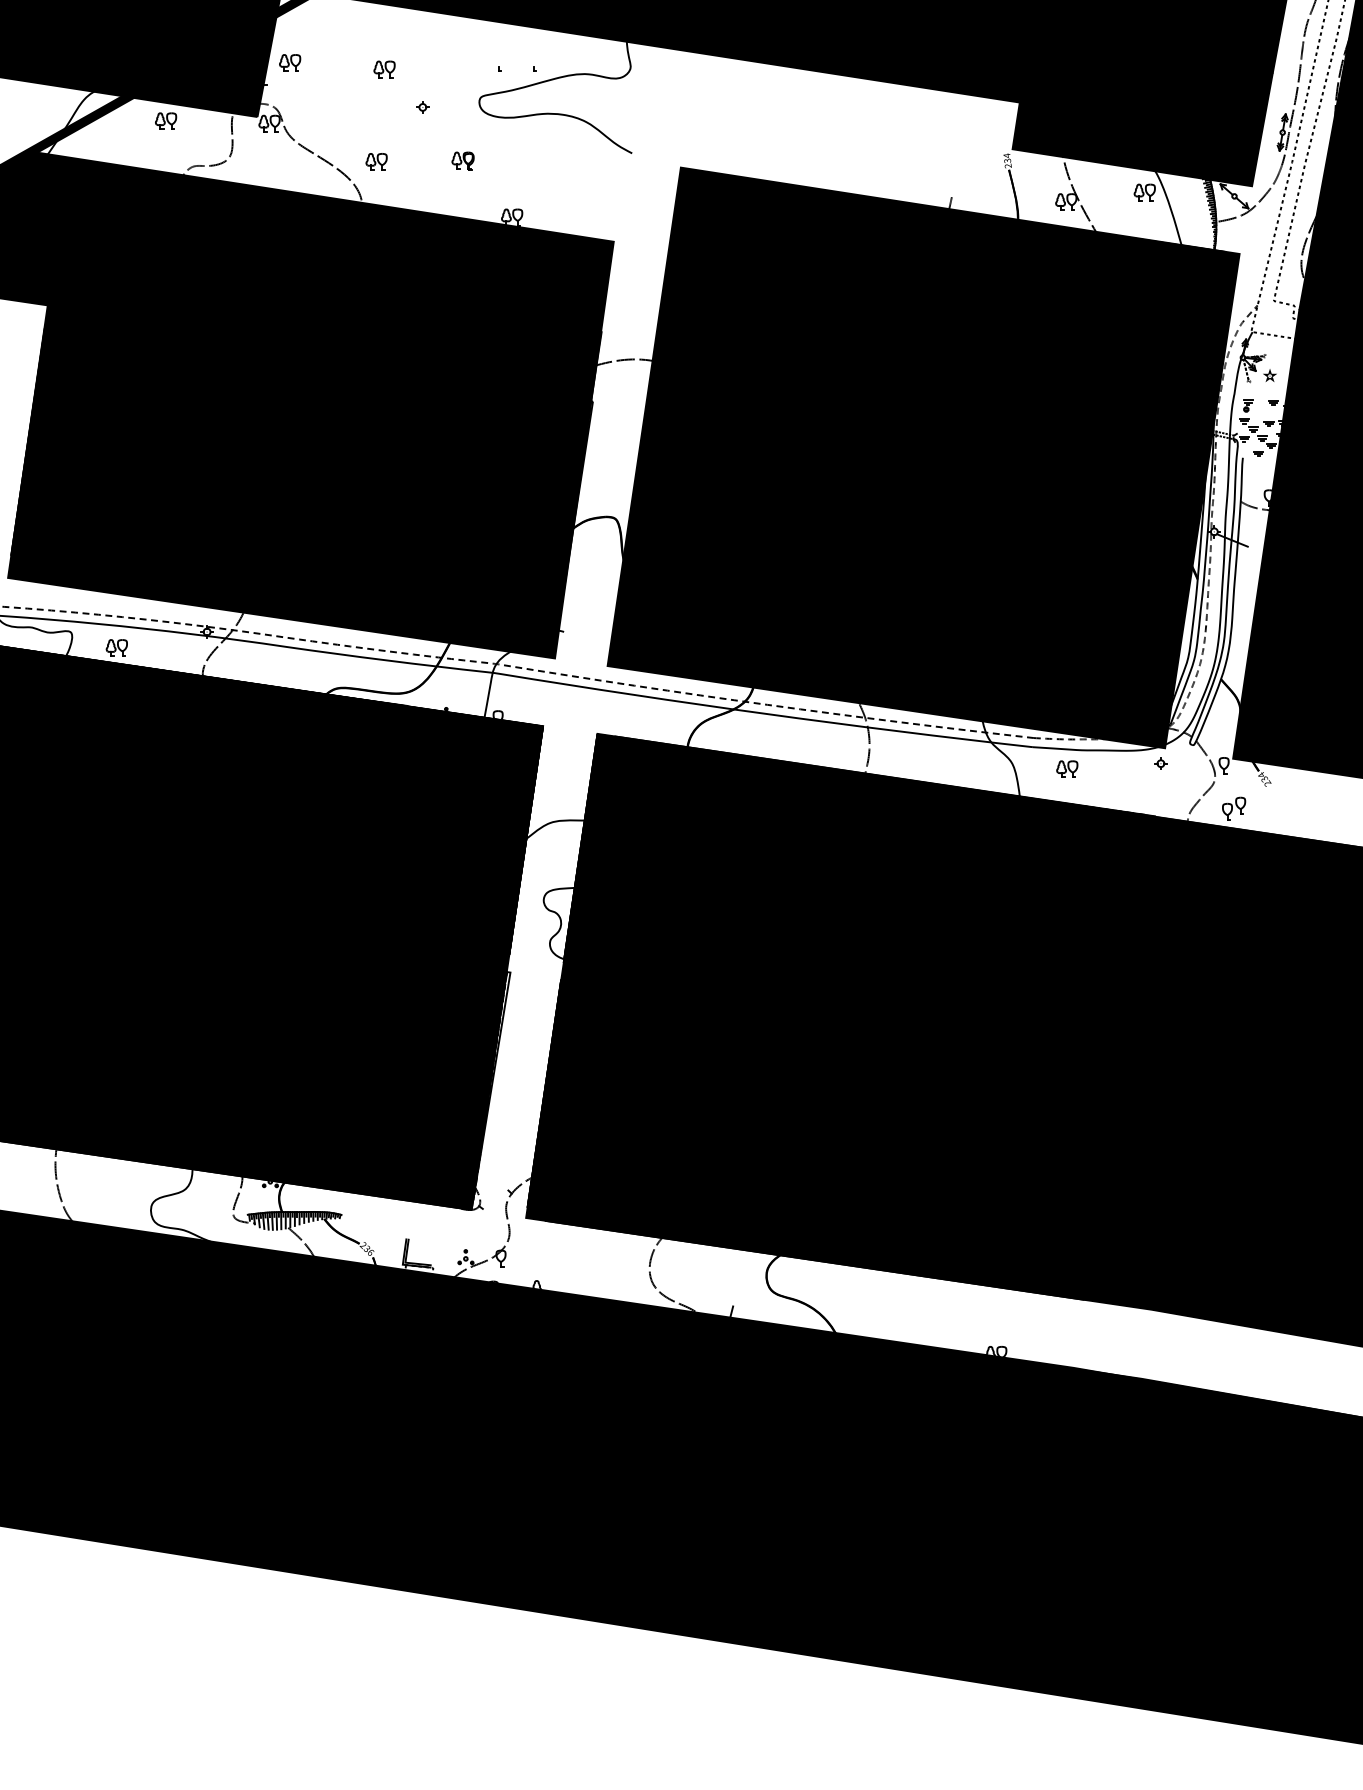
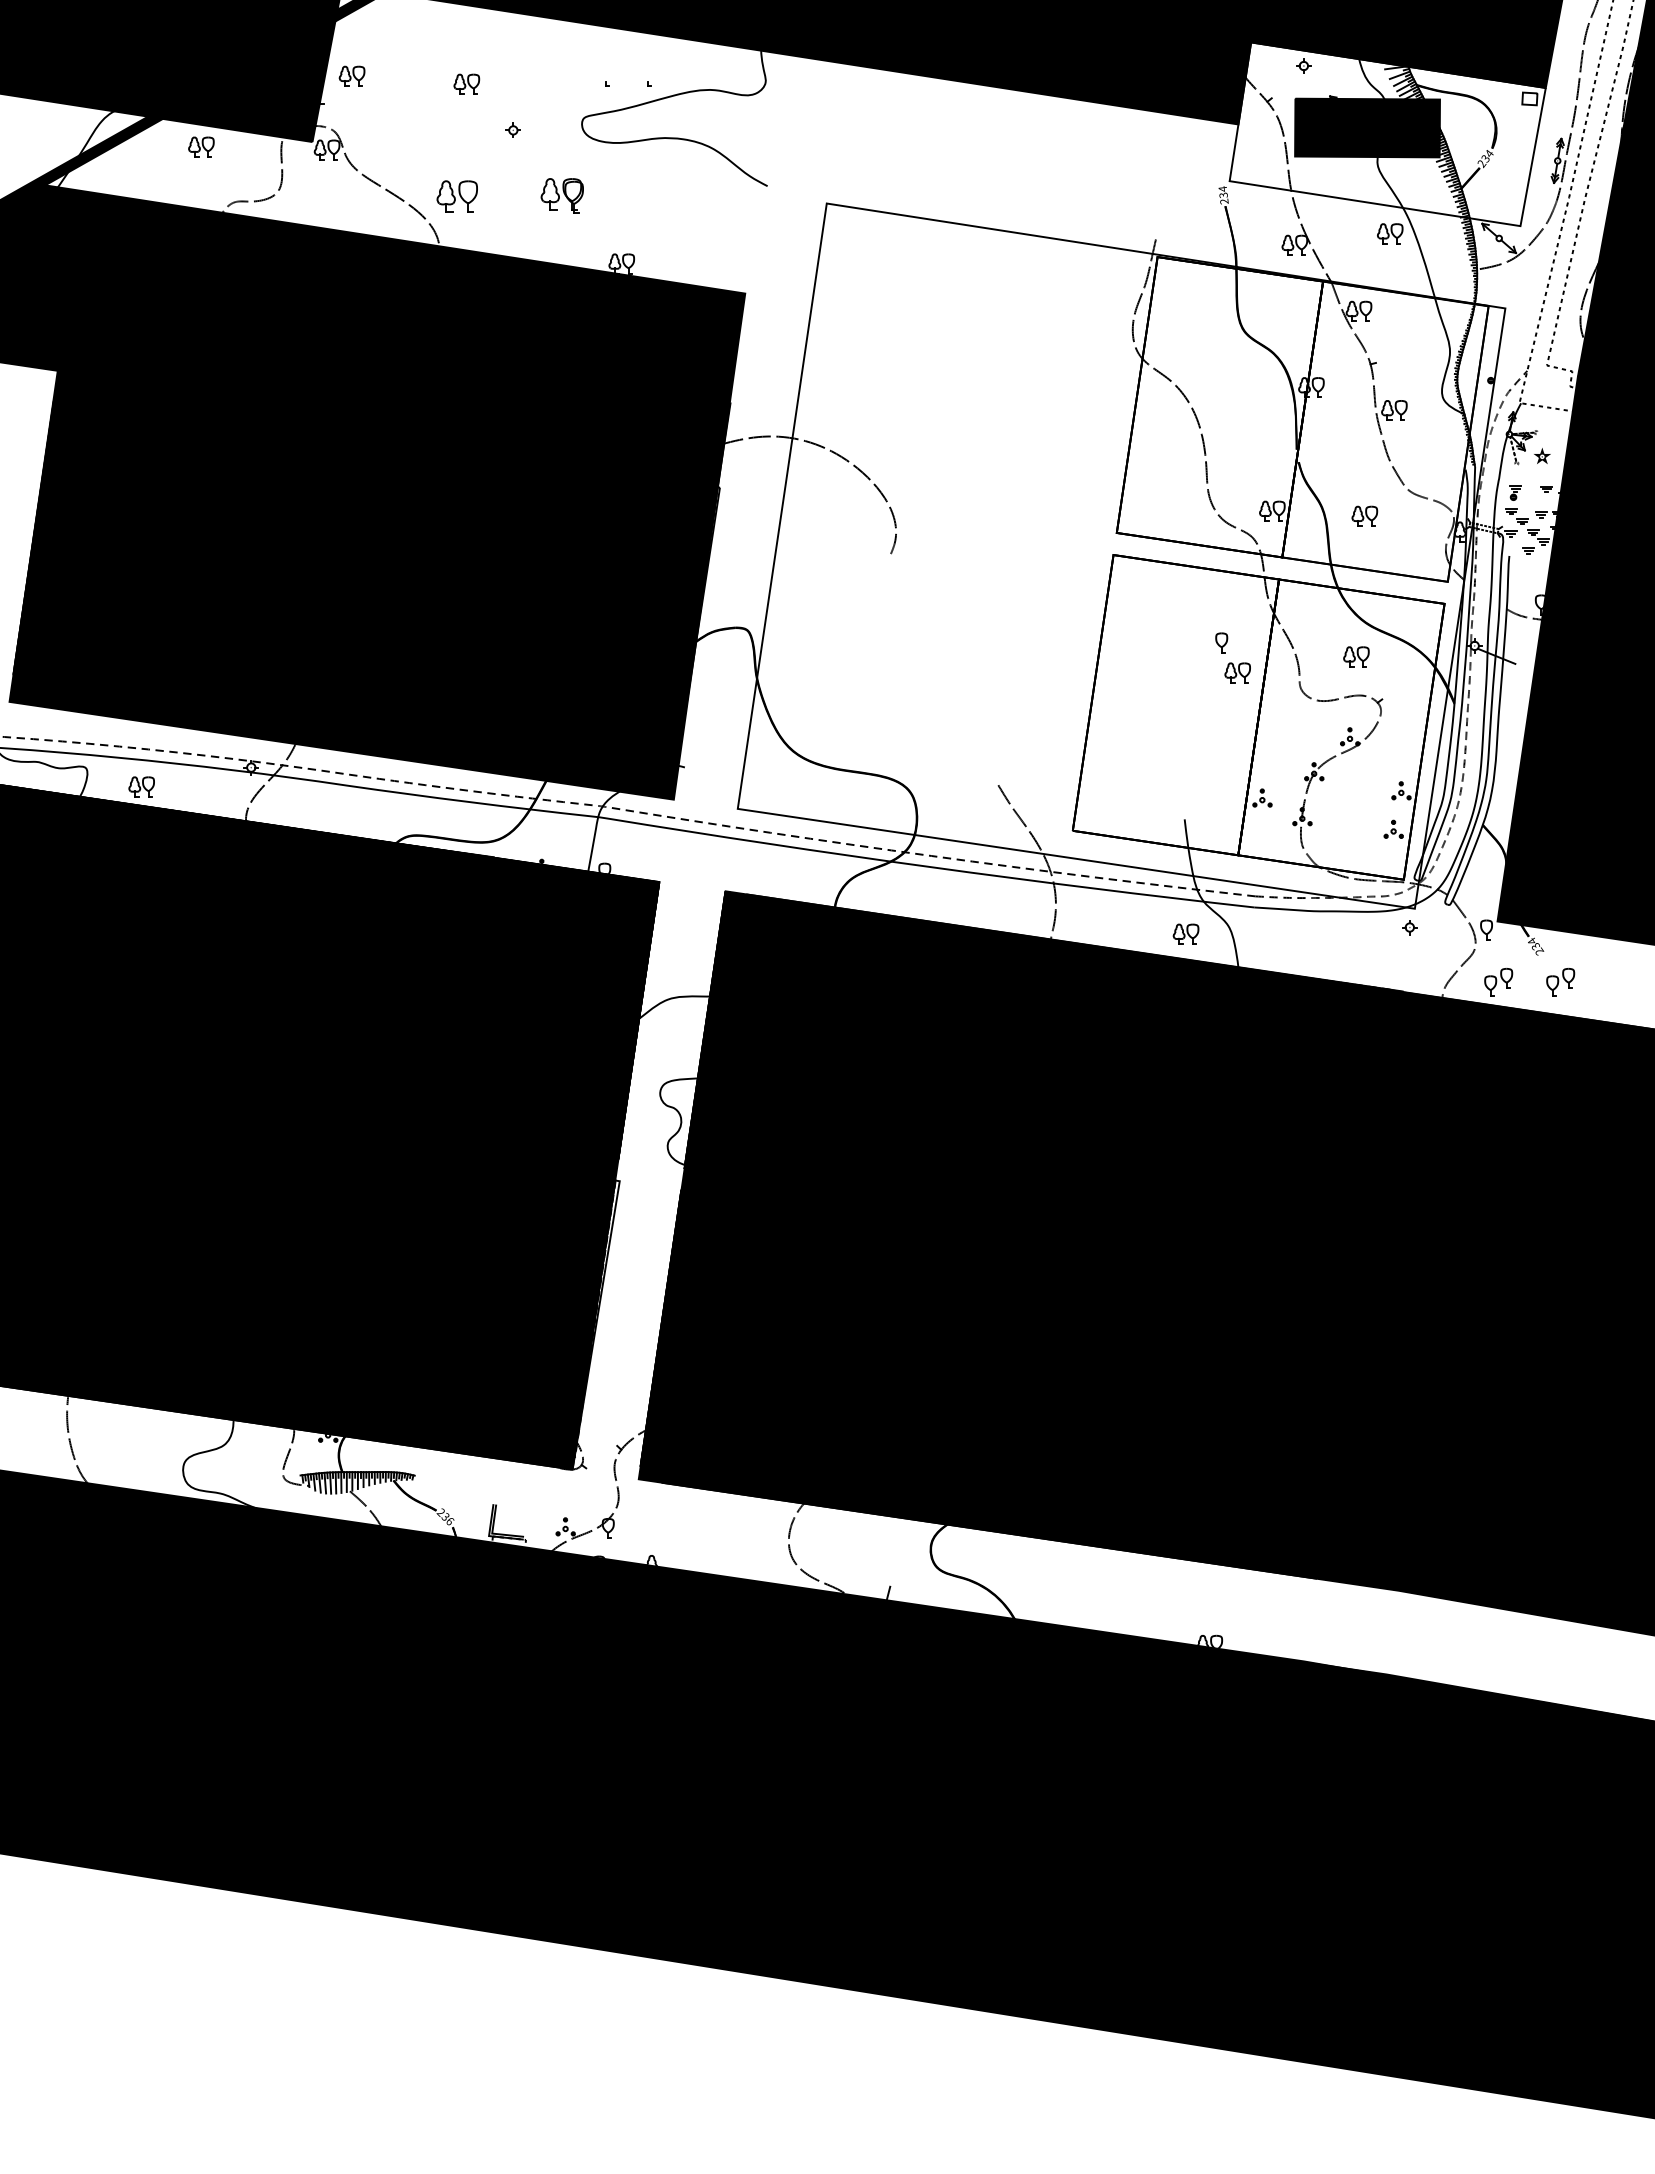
fill: (1142, 110) -> (1387, 134), removed
part: (376, 161) -> (456, 195), size x1.6
part: (462, 161) -> (561, 195), size x1.6
fill: (923, 457) -> (1121, 555), removed
part: (1066, 768) -> (1185, 933), moved
part: (1284, 808) -> (1560, 982), added

